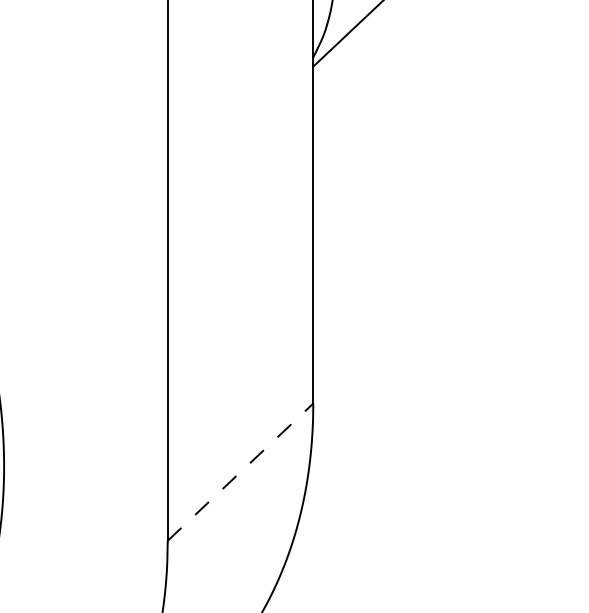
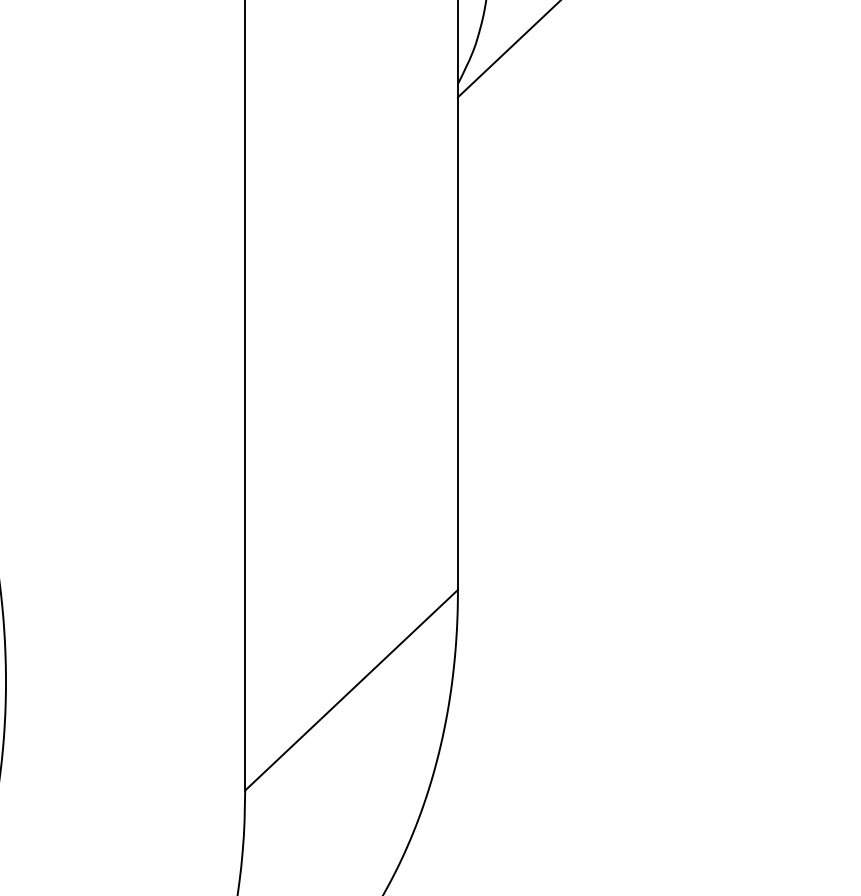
line: (240, 471) -> (351, 689), dashed -> solid

